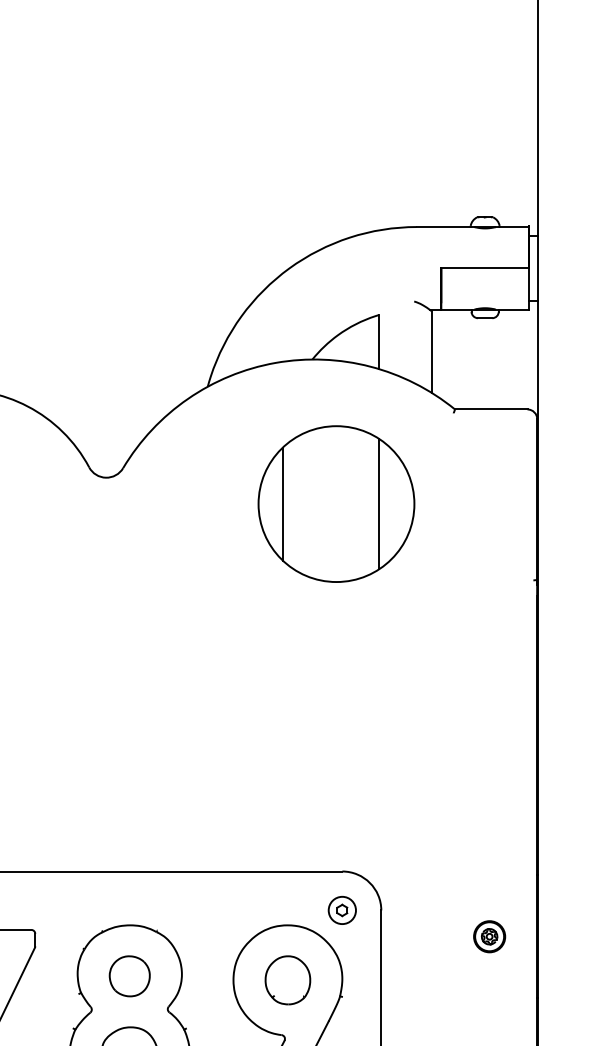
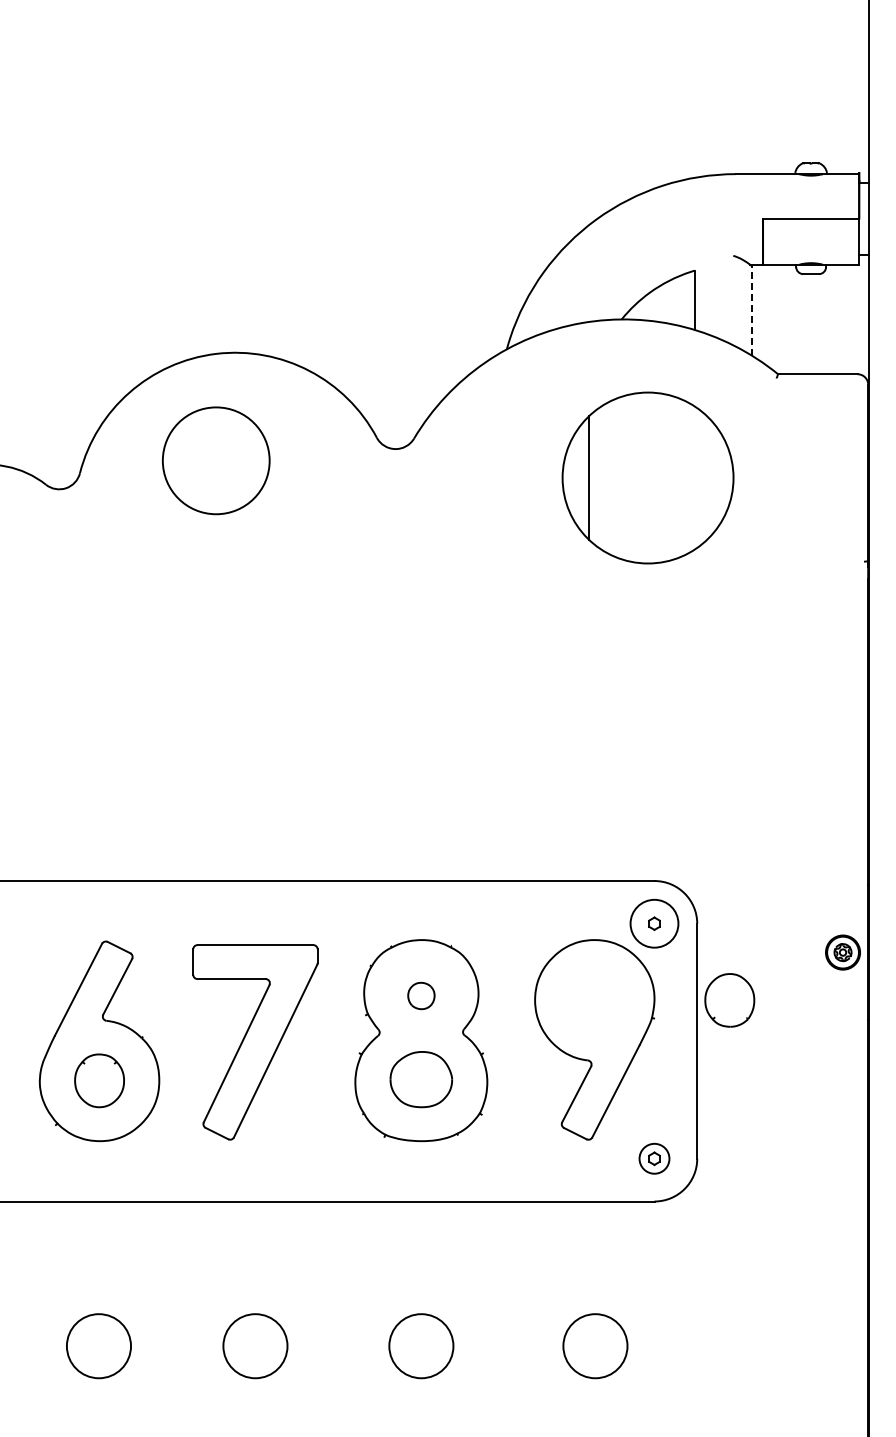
line: (431, 352) -> (752, 311), solid -> dashed
line: (378, 503) -> (694, 477), removed
circle: (342, 910) -> (654, 923), size x1.6
part: (489, 936) -> (842, 952), moved
part: (129, 975) -> (421, 995), size x0.6
part: (287, 980) -> (729, 1000), moved

